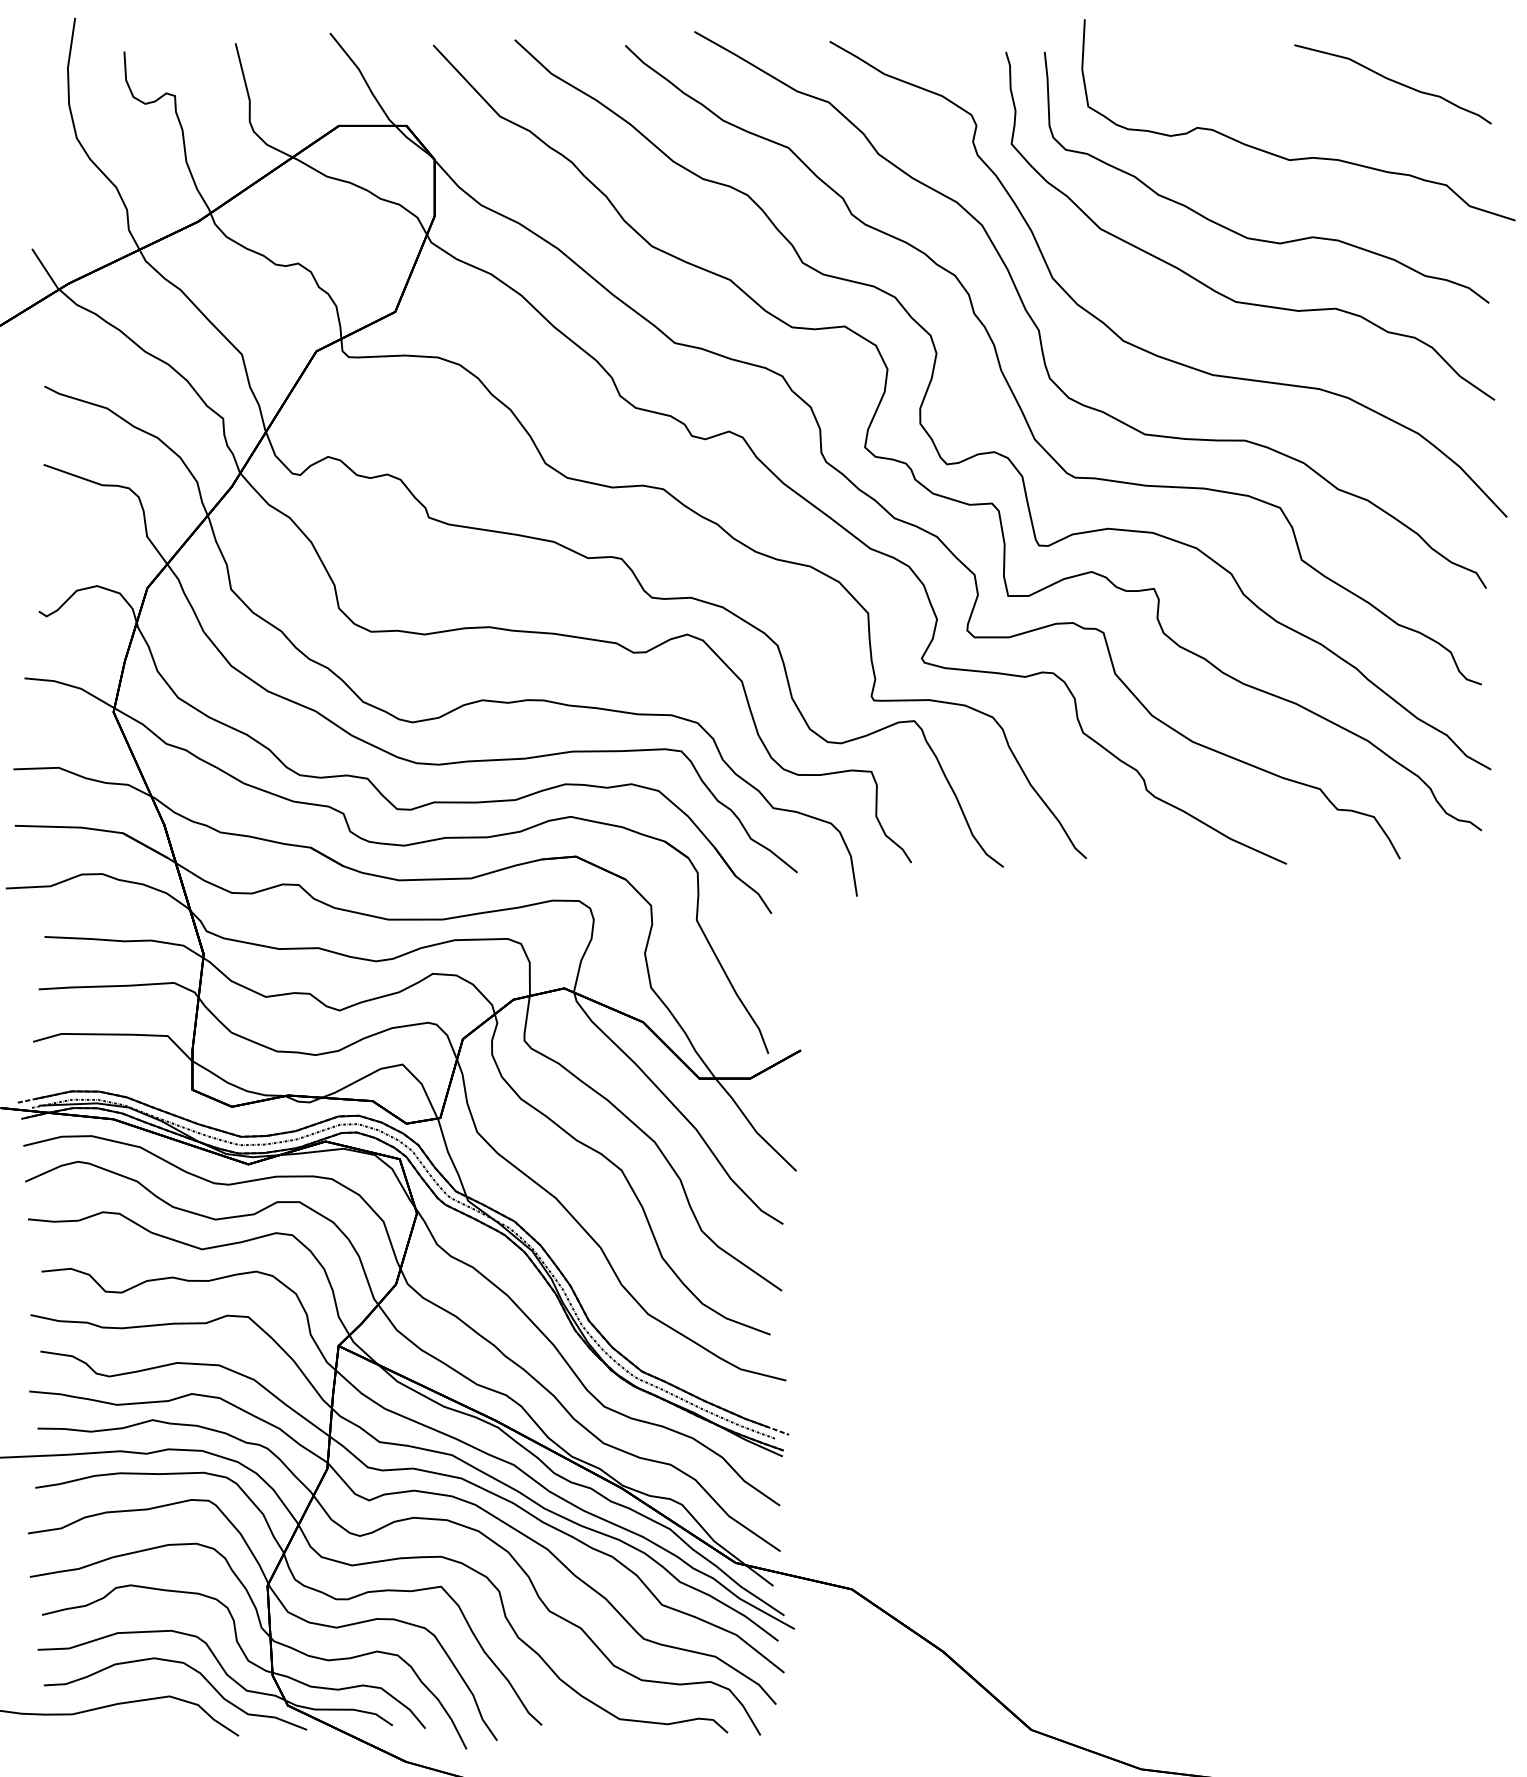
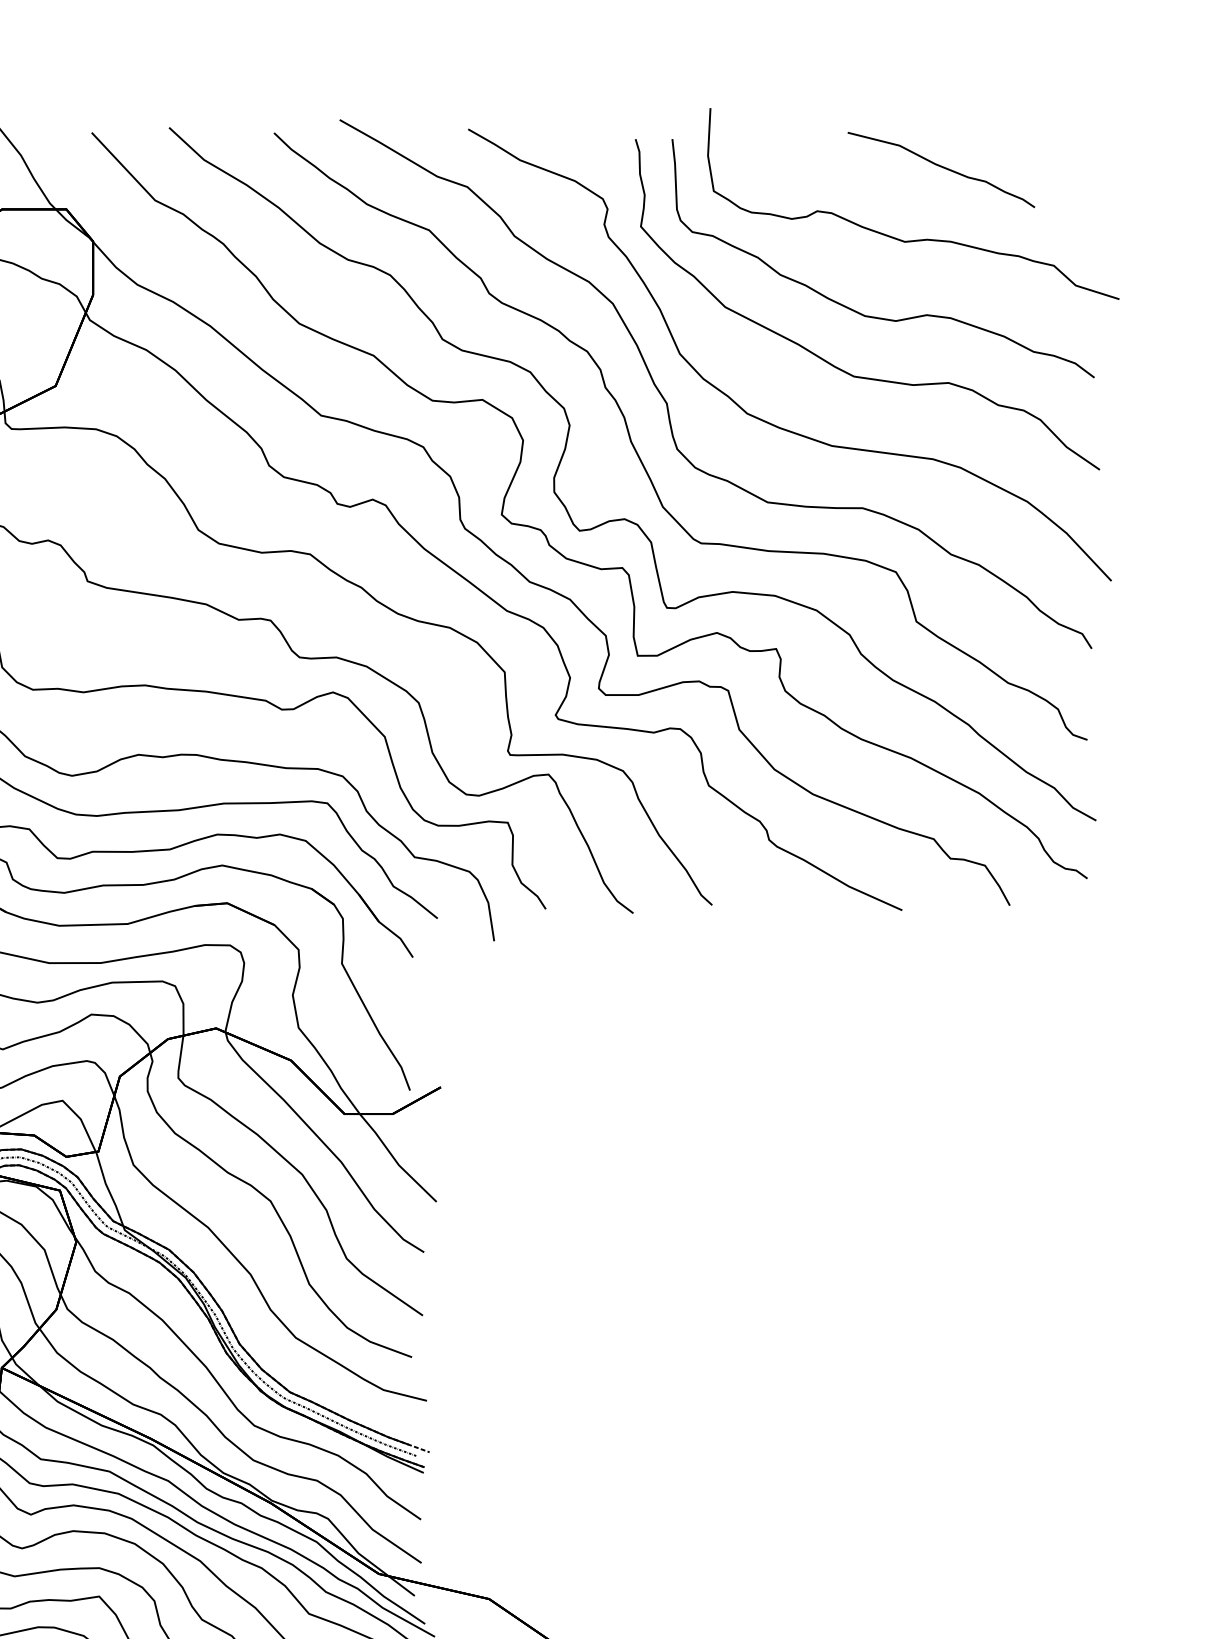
curve: (1394, 82) -> (942, 168), moved

